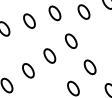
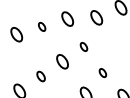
part: (28, 20) -> (41, 26), size x0.6
part: (70, 40) -> (83, 46), size x0.6
part: (89, 66) -> (102, 72), size x0.6
part: (27, 70) -> (40, 76), size x0.7

